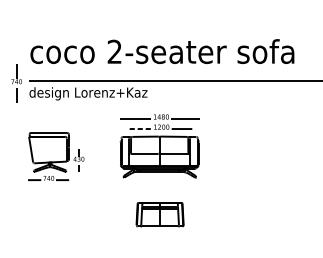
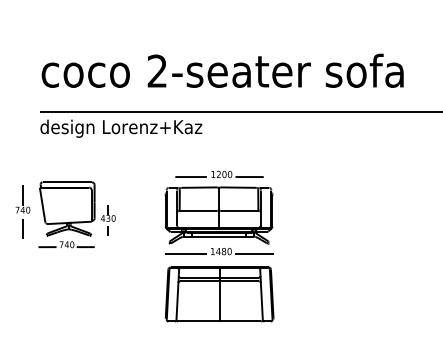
part: (16, 82) -> (22, 211), moved
part: (160, 116) -> (219, 251), moved
line: (139, 129) -> (191, 177), dashed -> solid
part: (160, 214) -> (219, 294), size x1.67

